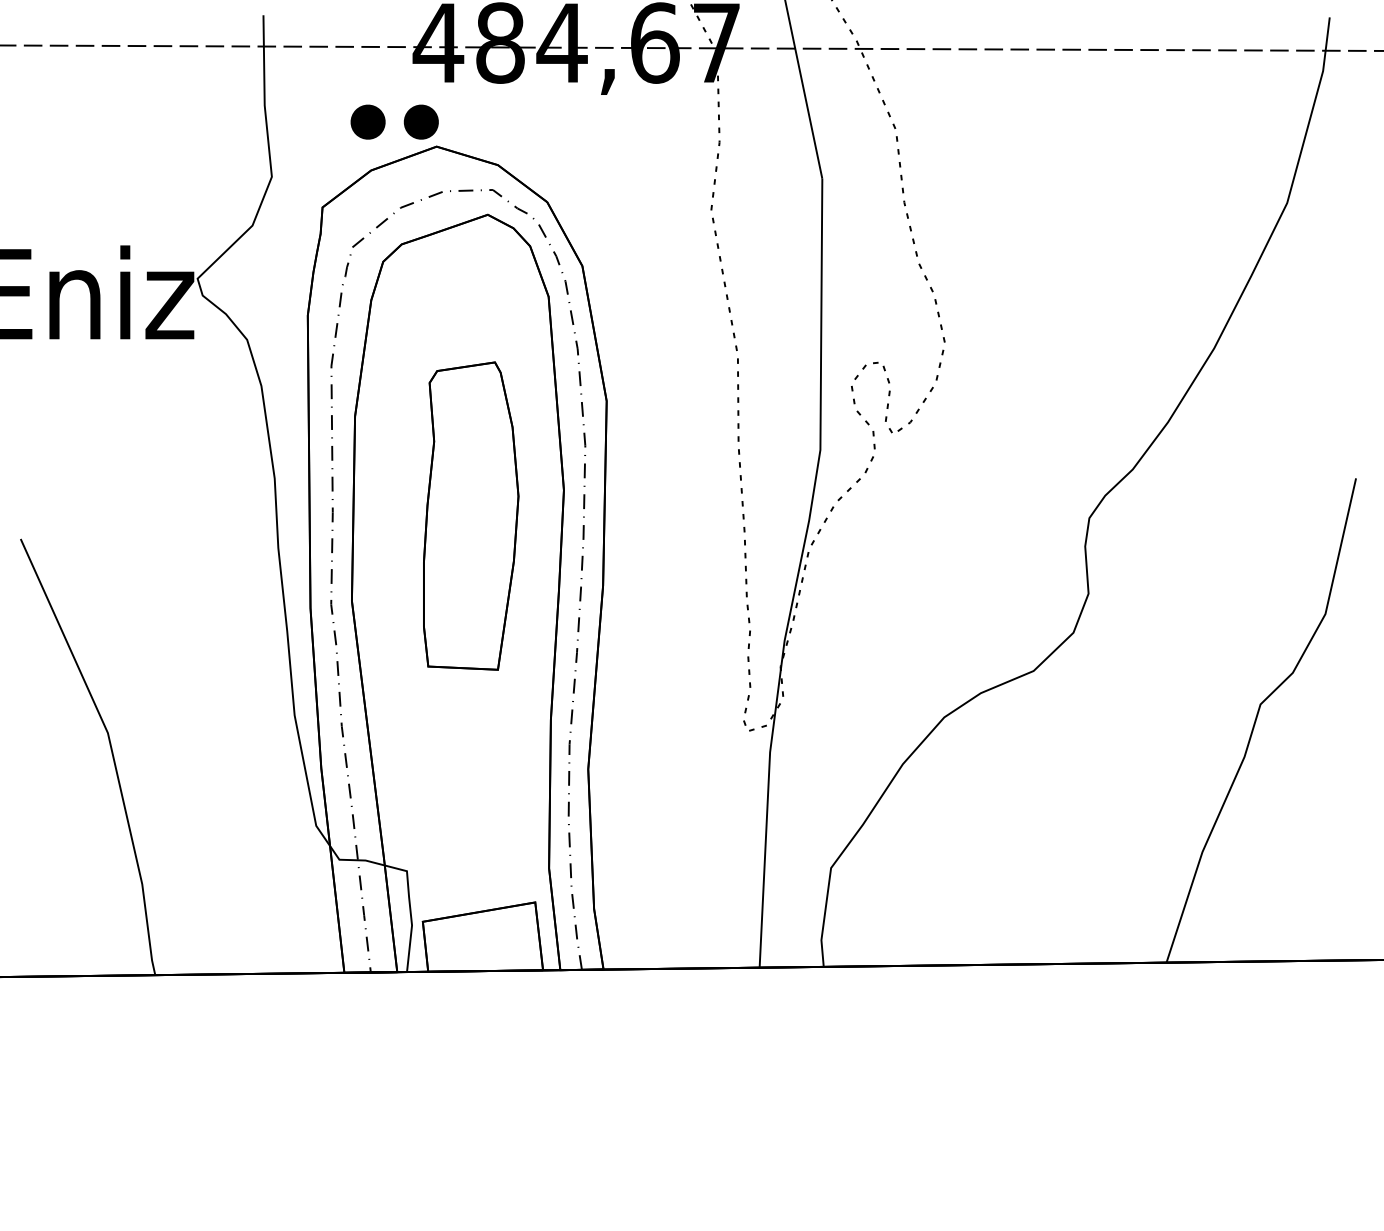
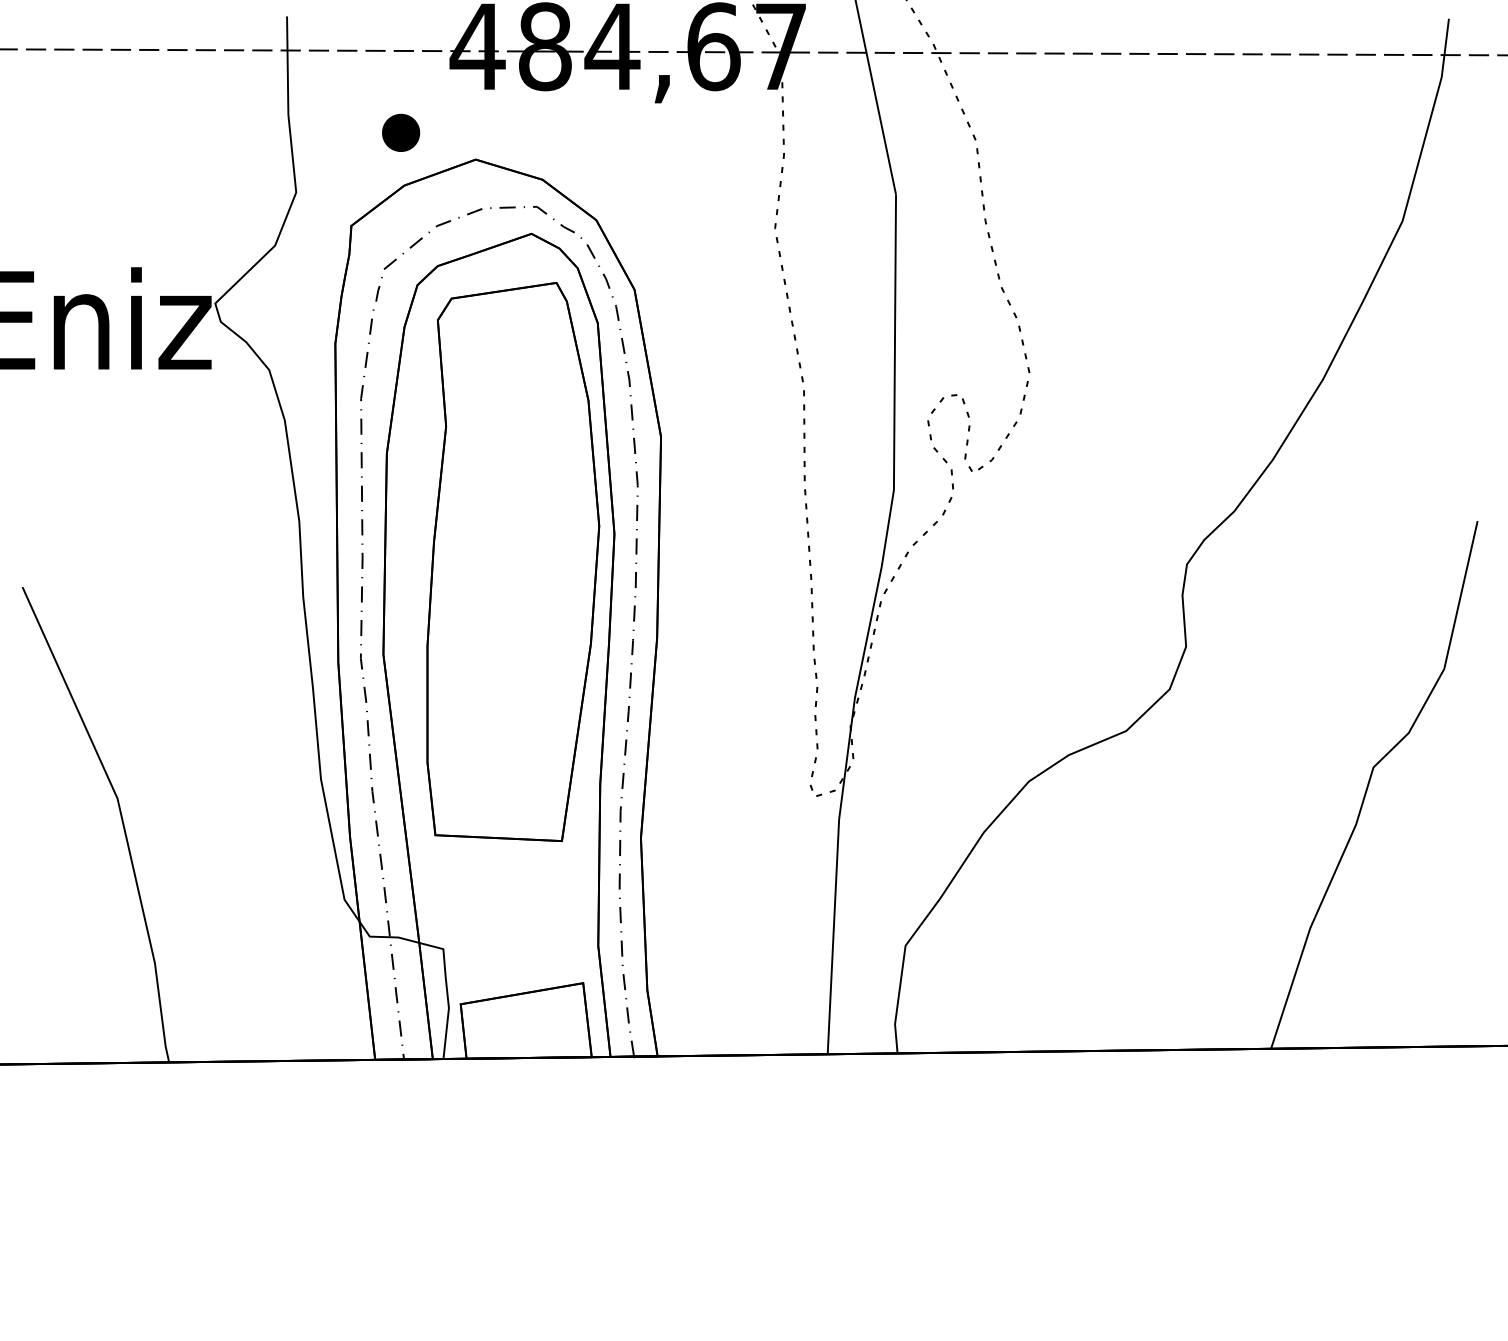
part: (421, 121) -> (459, 132), removed
part: (471, 516) -> (513, 562), size x1.67

